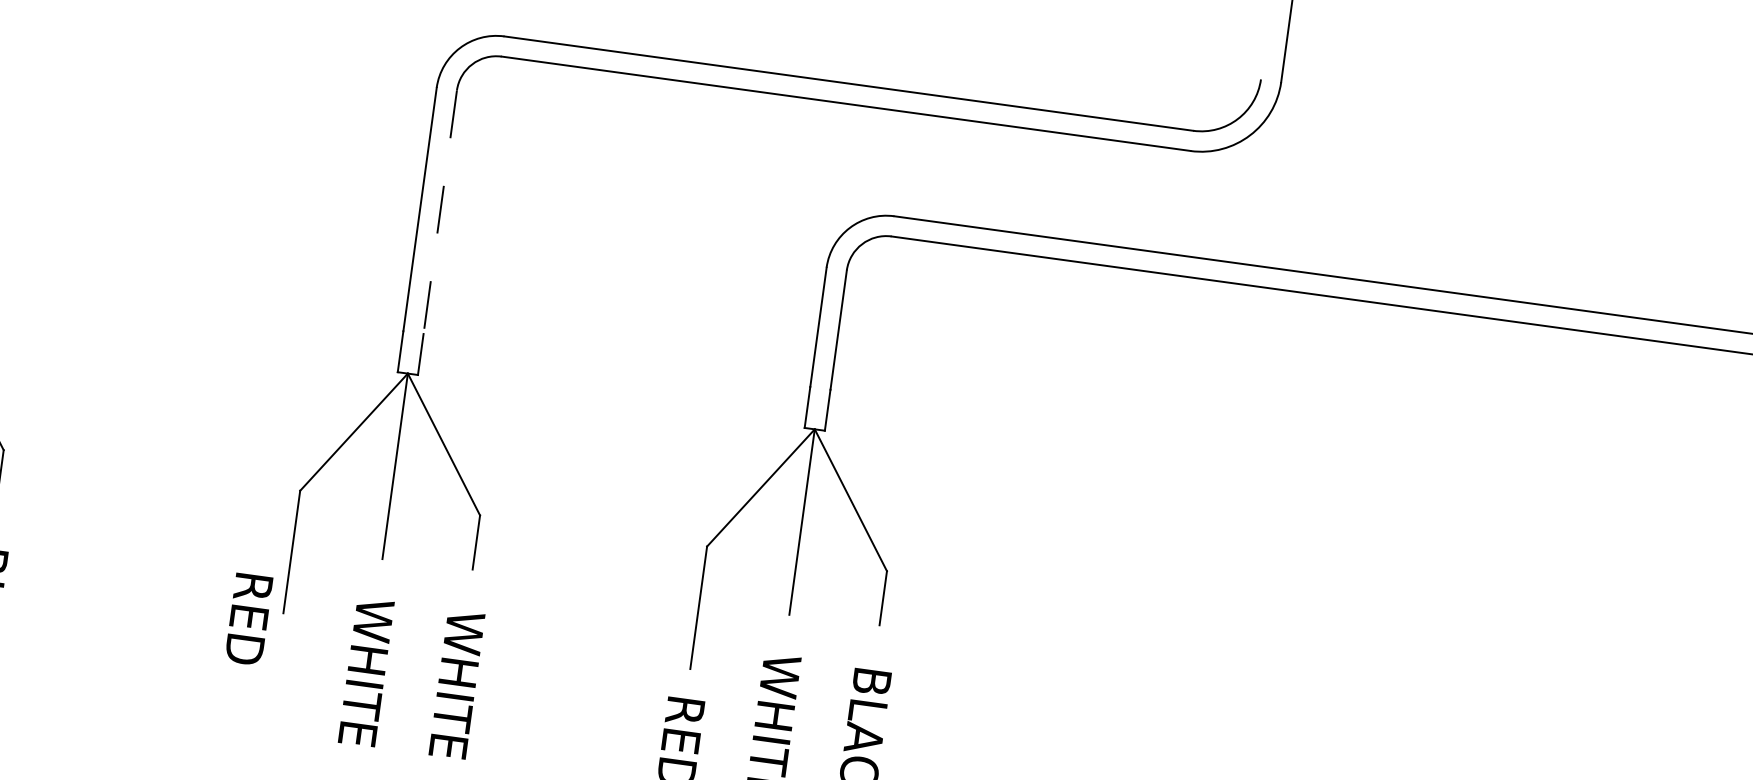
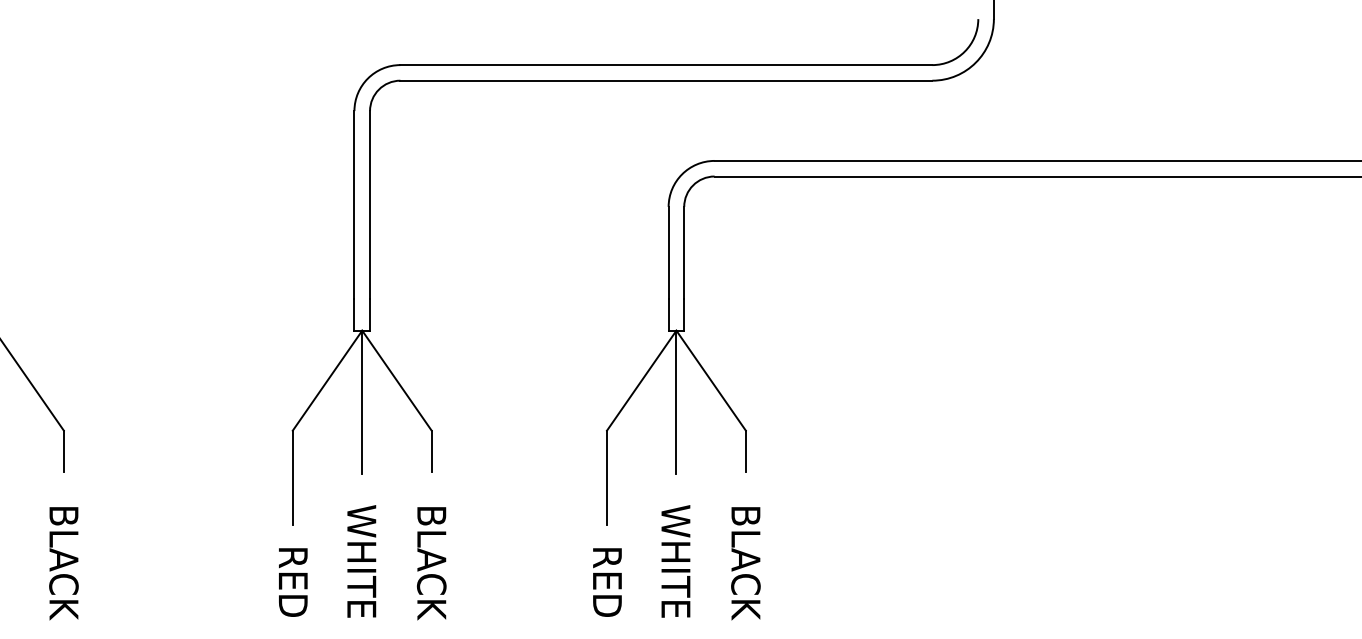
line: (440, 212) -> (370, 205), dashed -> solid
text: (249, 619) -> (293, 582), moved
text: (456, 686) -> (431, 562), WHITE -> BLACK

